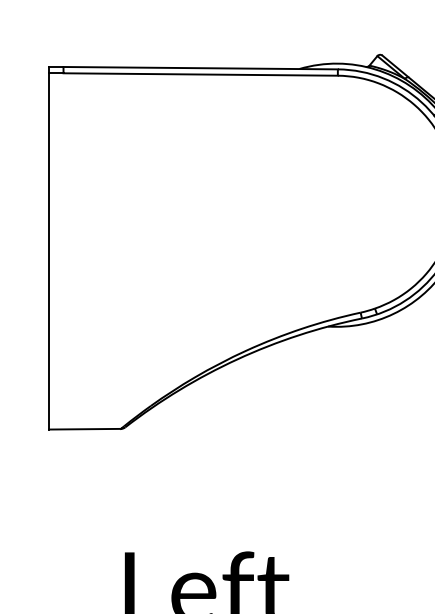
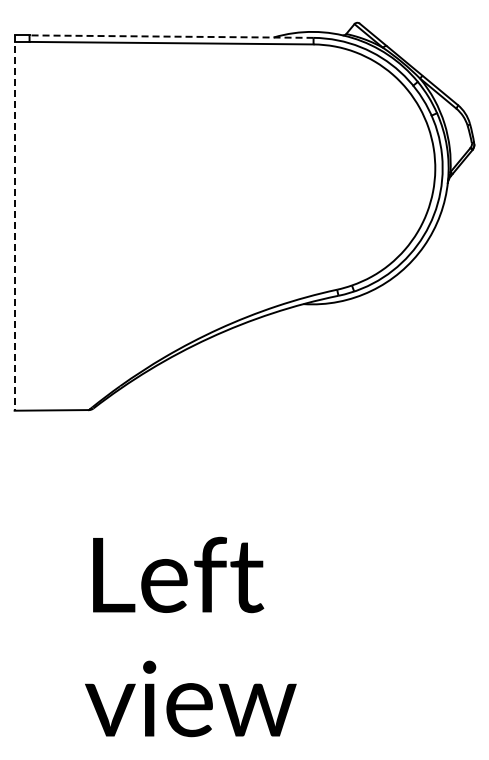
line: (200, 68) -> (171, 36), solid -> dashed
line: (48, 248) -> (14, 223), solid -> dashed

